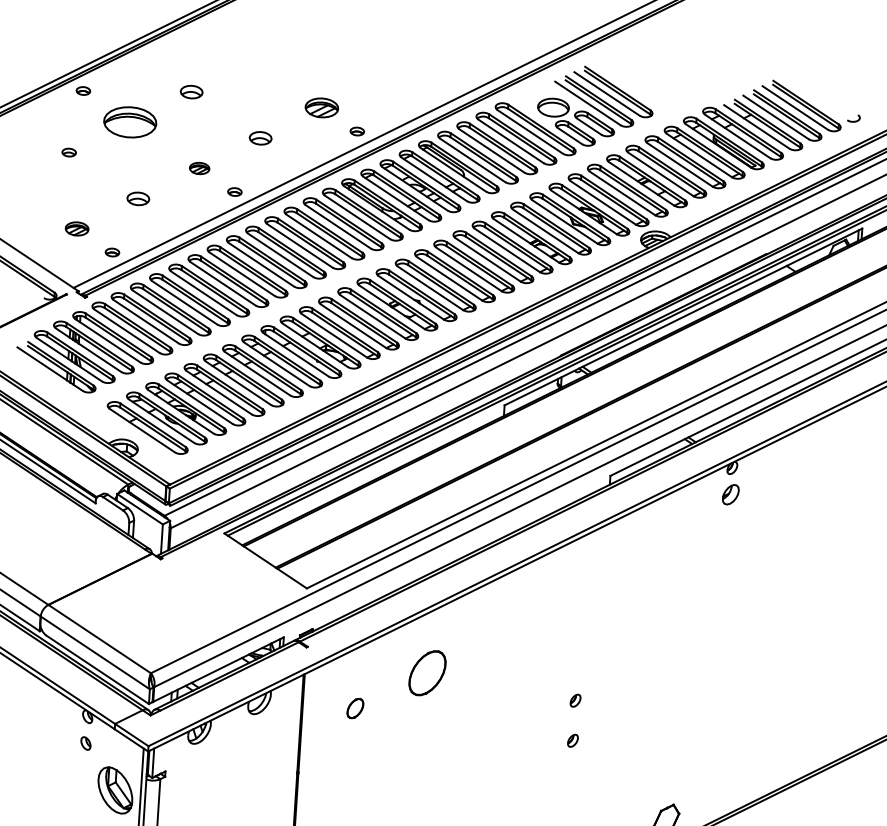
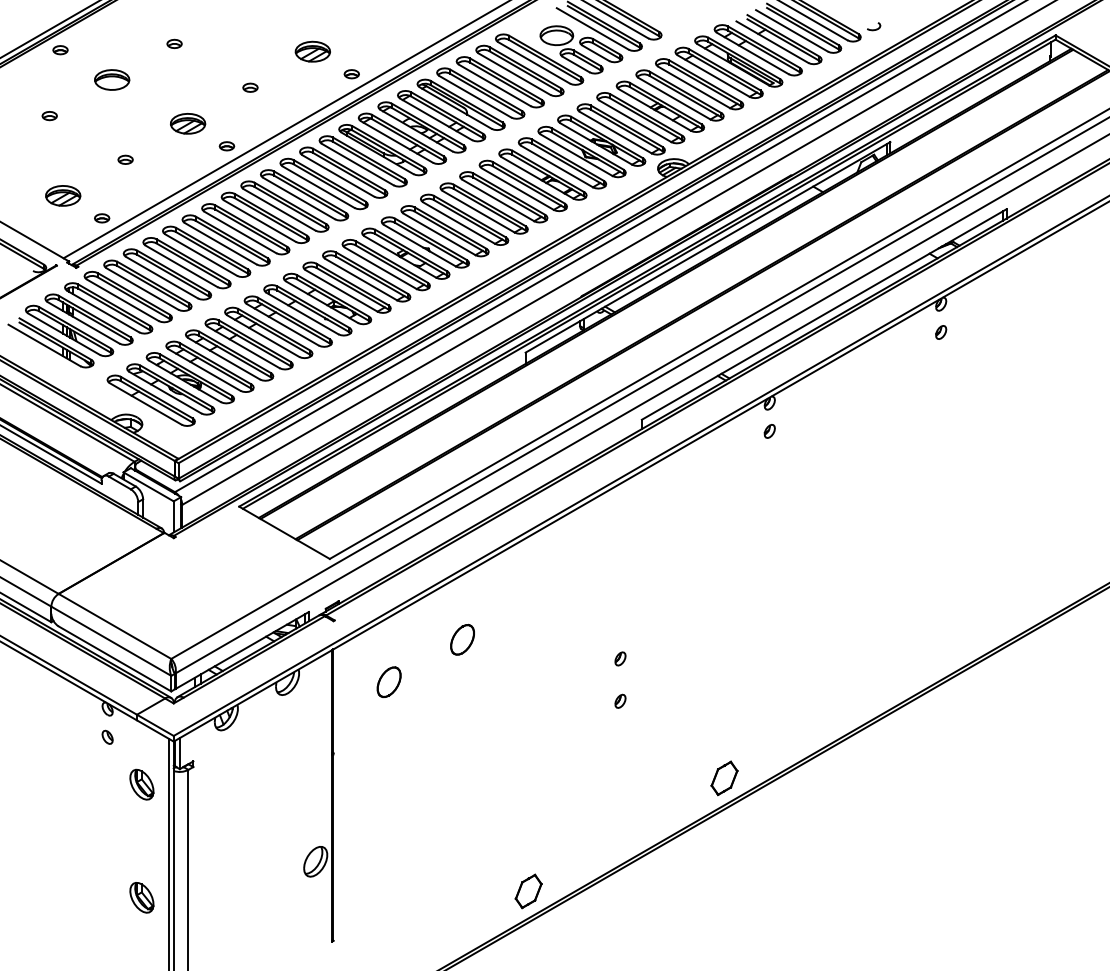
part: (191, 91) -> (174, 43), size x0.62
part: (130, 121) -> (112, 79), size x0.62
part: (260, 137) -> (250, 87), size x0.62
part: (199, 168) -> (188, 123), size x1.67
part: (138, 198) -> (125, 159), size x0.62
part: (77, 228) -> (63, 195), size x1.43
part: (730, 494) -> (769, 431), size x0.62
part: (427, 672) -> (462, 639), size x0.62
part: (354, 707) -> (388, 681), size x1.43
part: (115, 790) -> (141, 784), size x0.62

